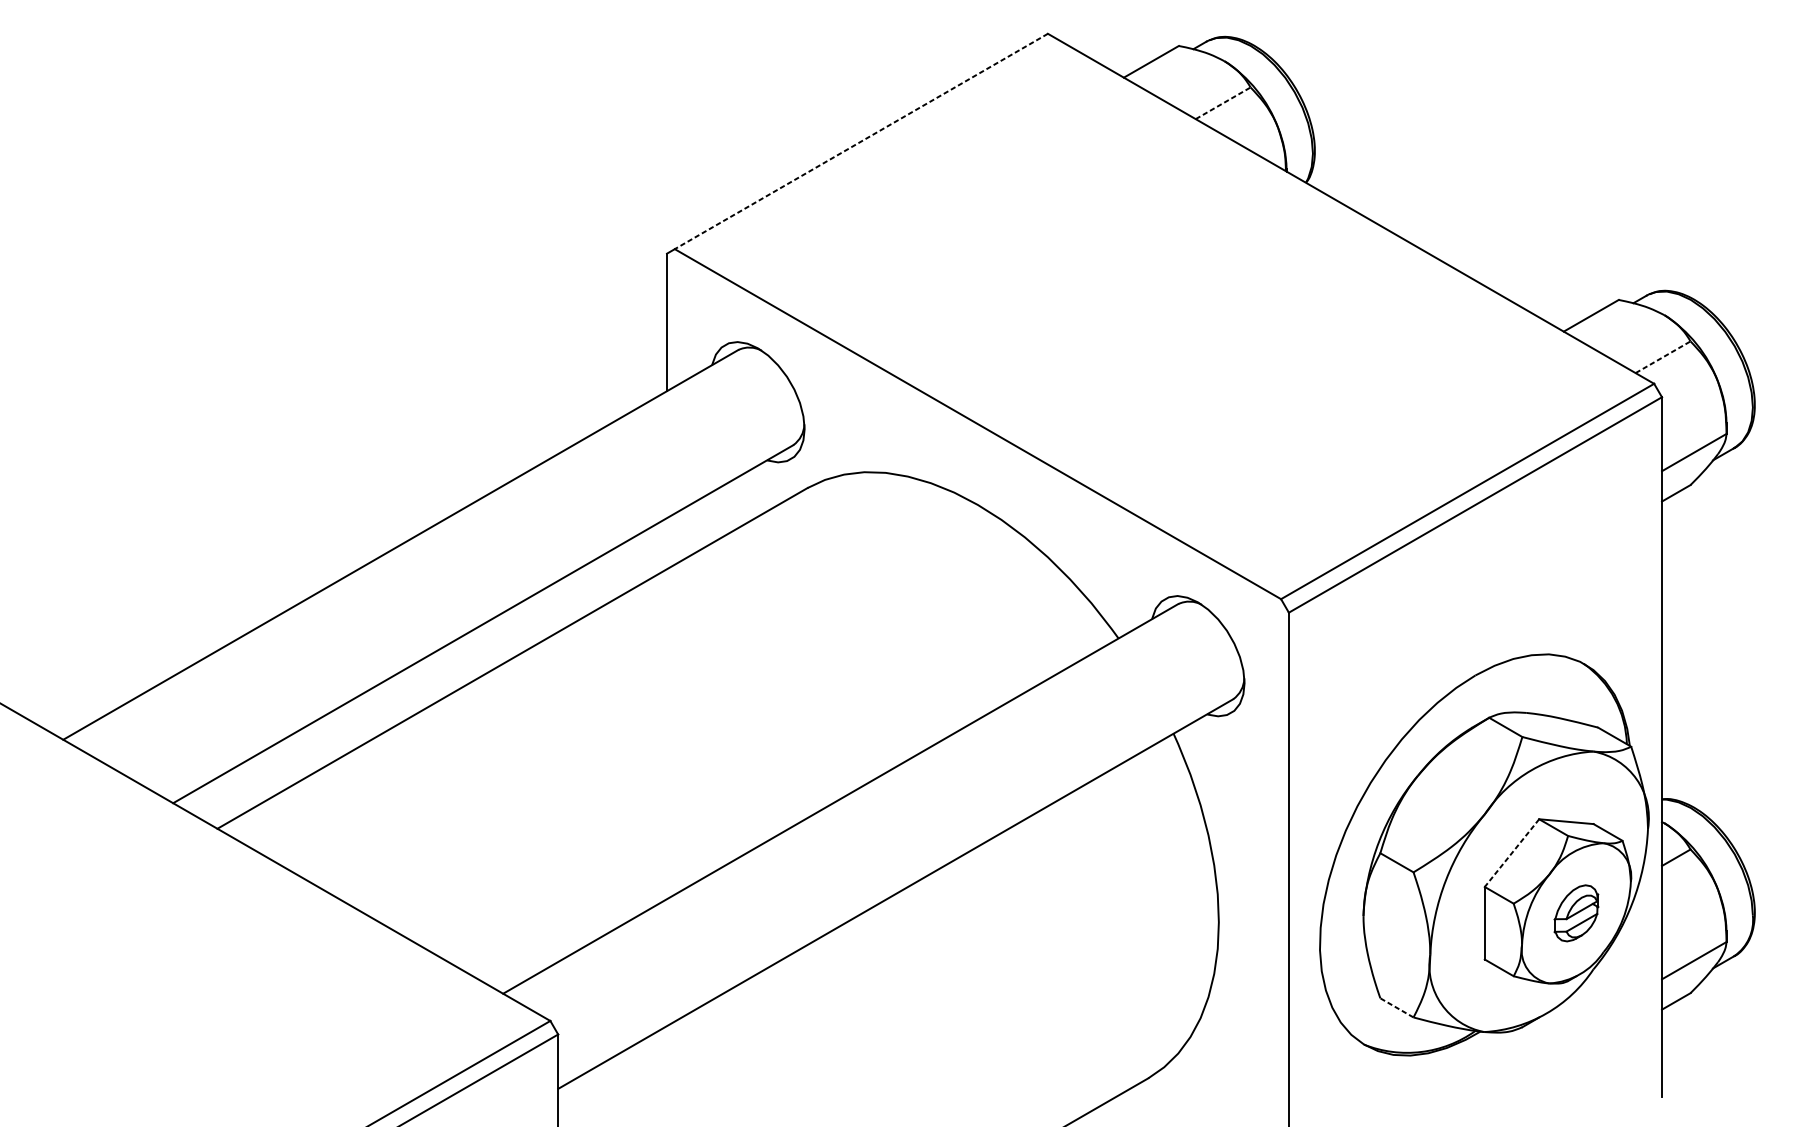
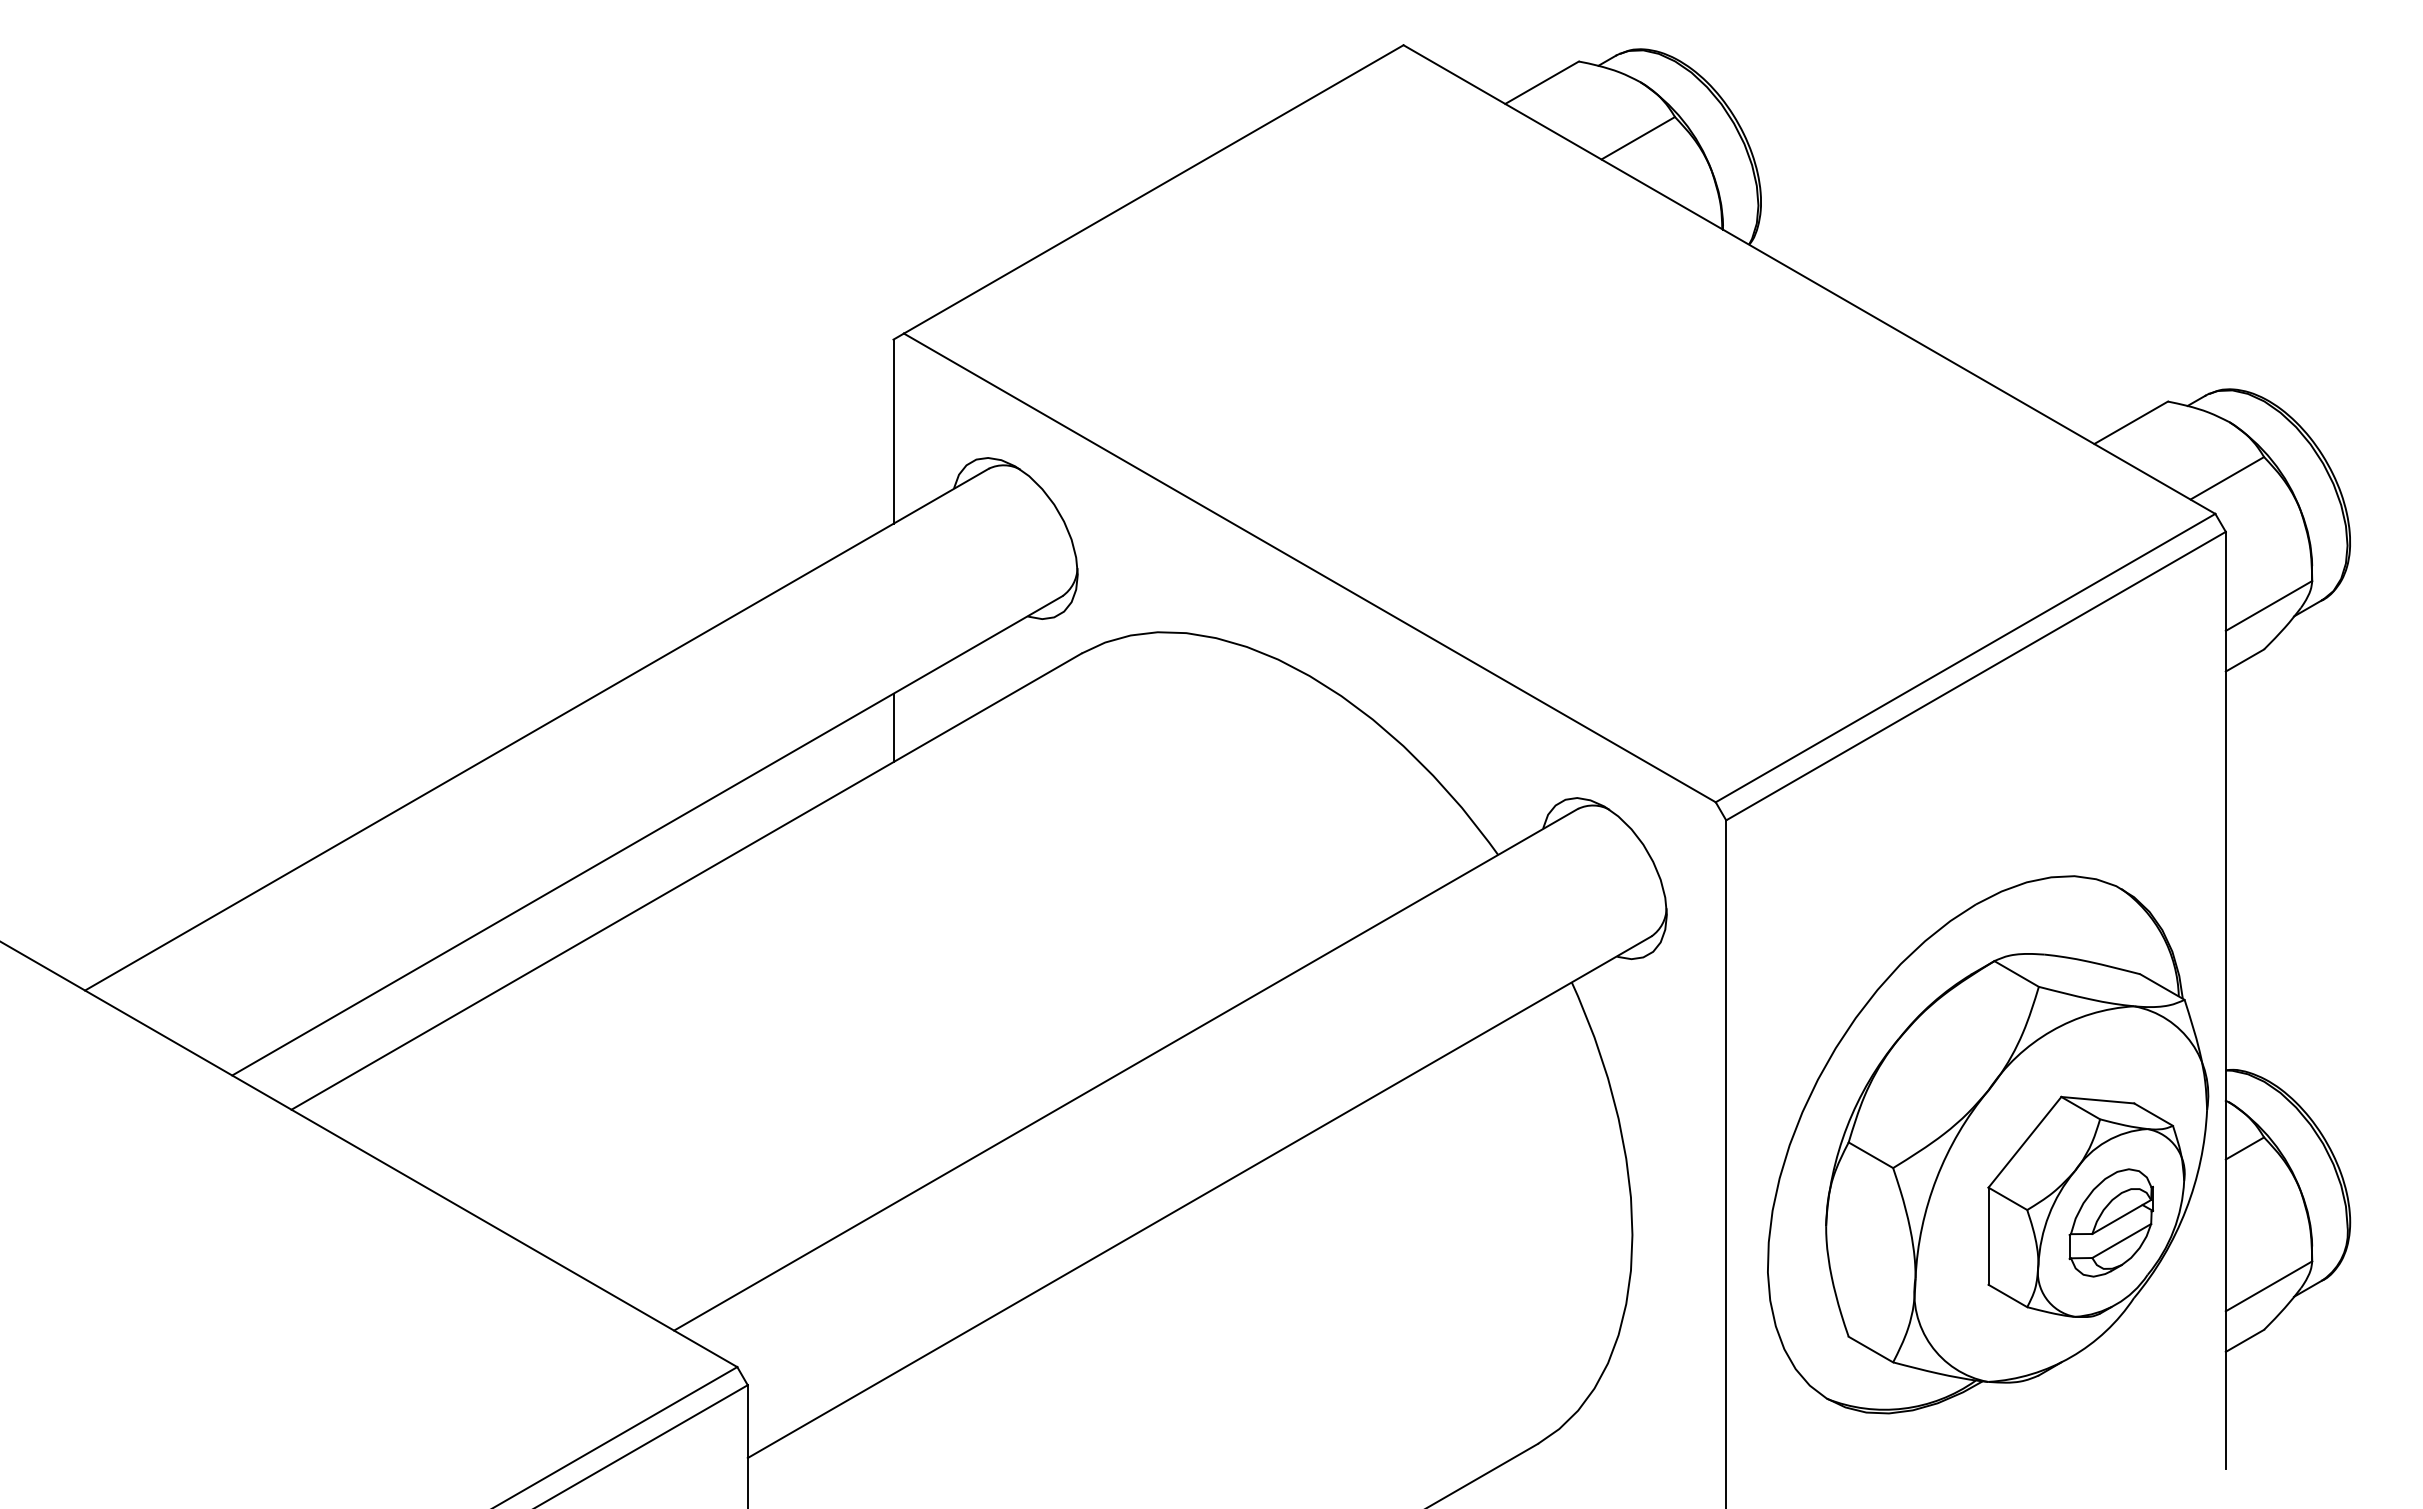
line: (1223, 103) -> (1638, 138), dashed -> solid
line: (861, 141) -> (1153, 189), dashed -> solid
line: (1663, 357) -> (2227, 478), dashed -> solid
line: (667, 543) -> (893, 727), added
line: (1511, 853) -> (2024, 1142), dashed -> solid
part: (1575, 913) -> (2110, 1222), size x1.43
line: (1396, 1007) -> (1870, 1349), dashed -> solid

